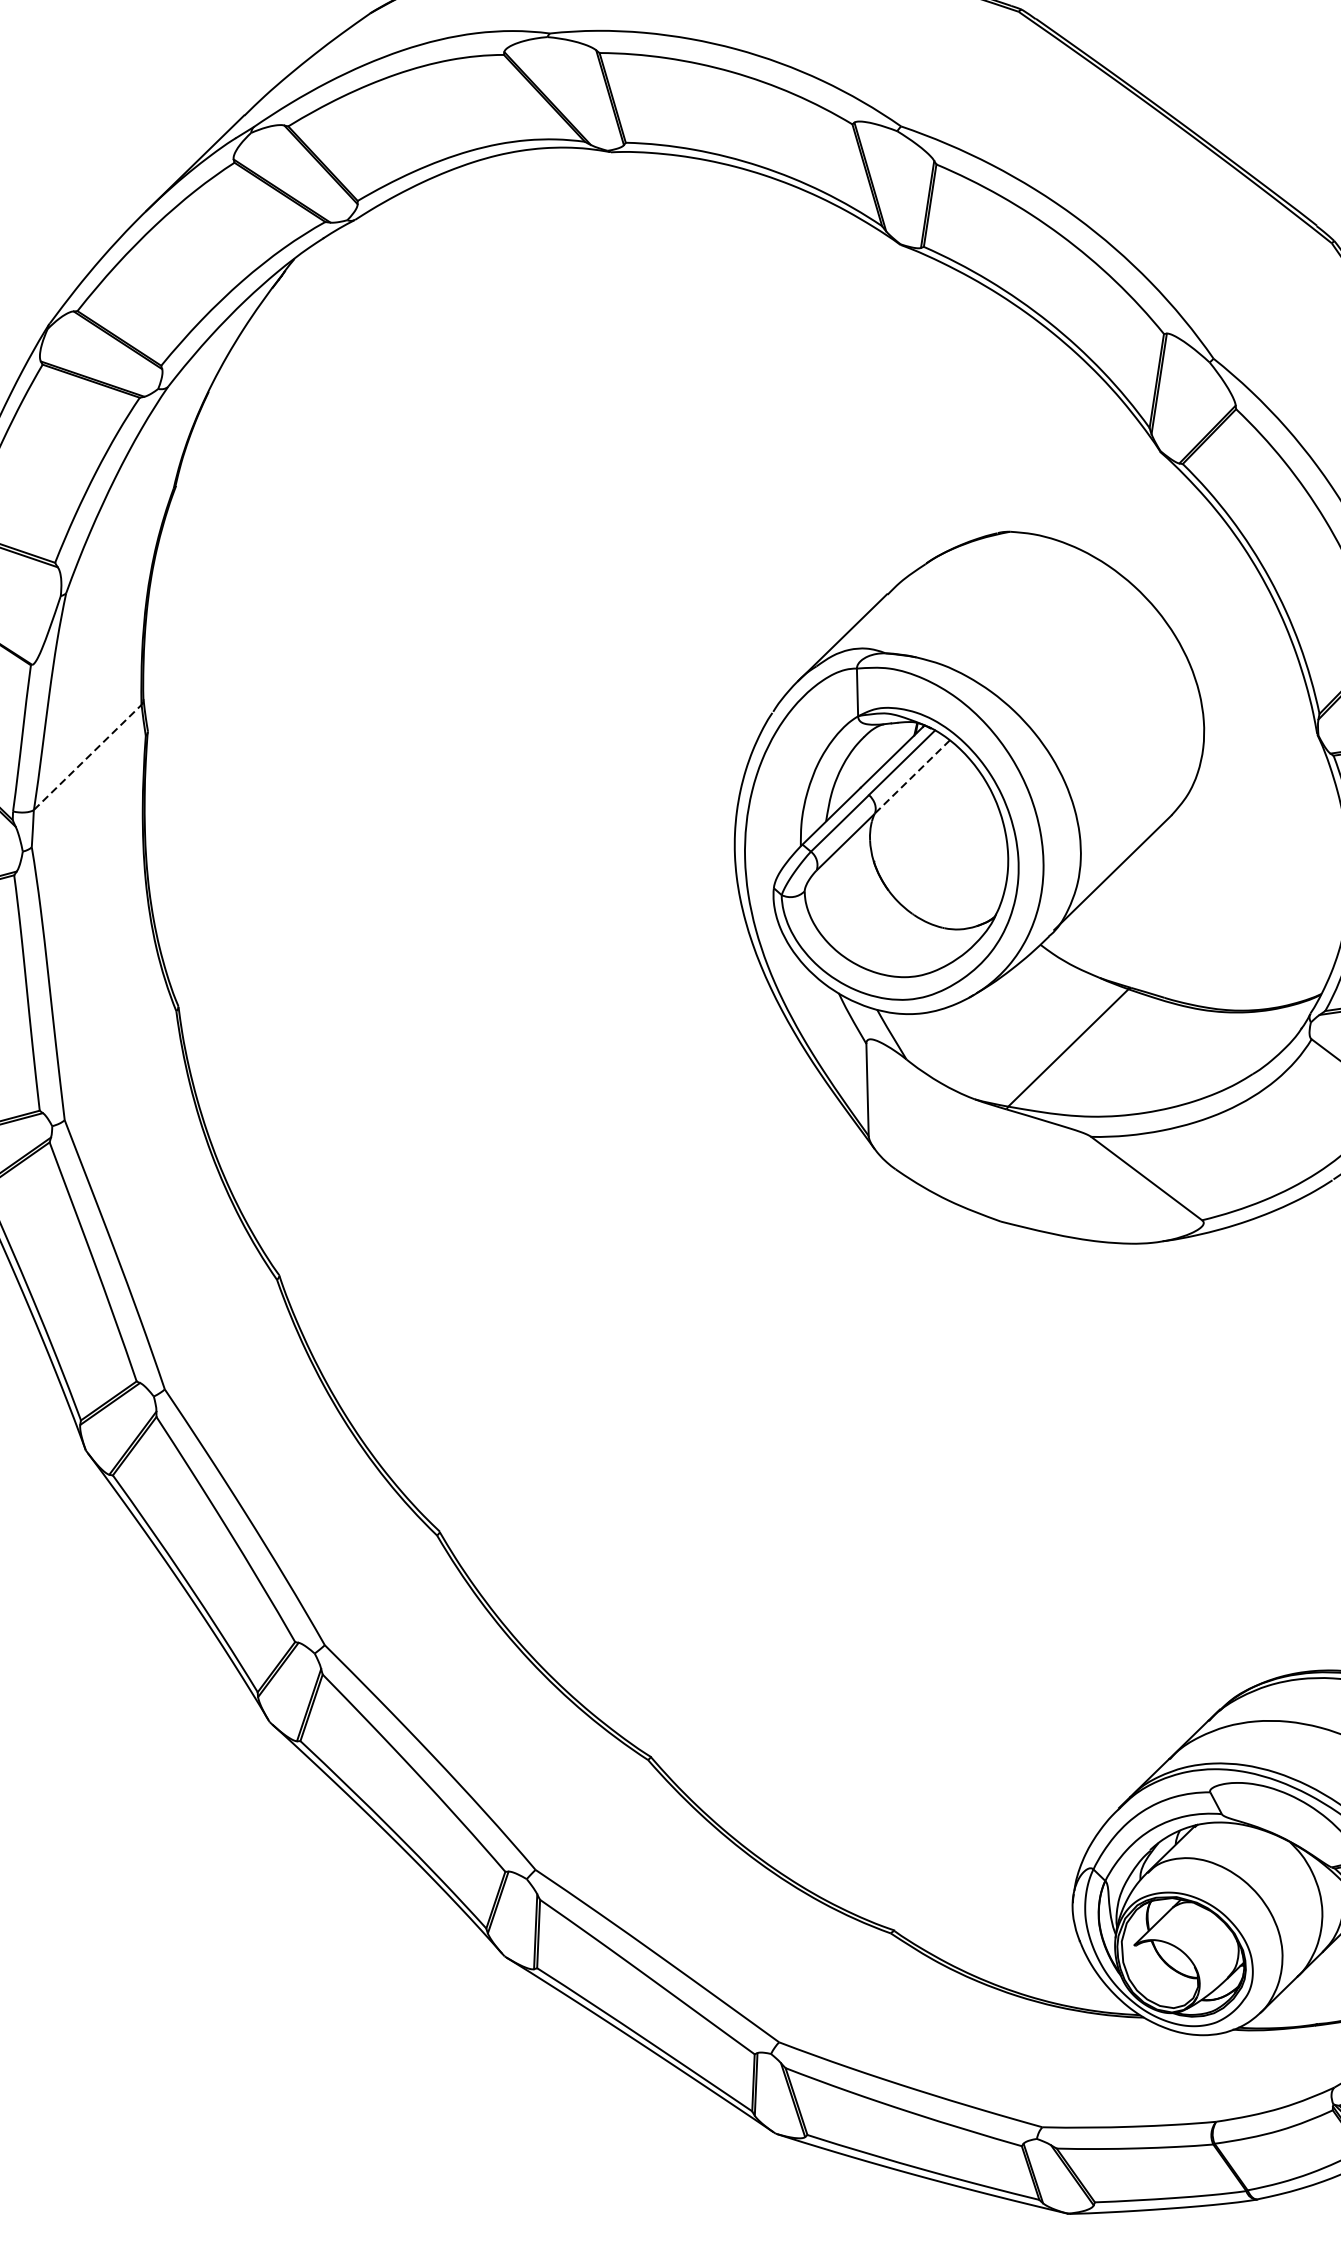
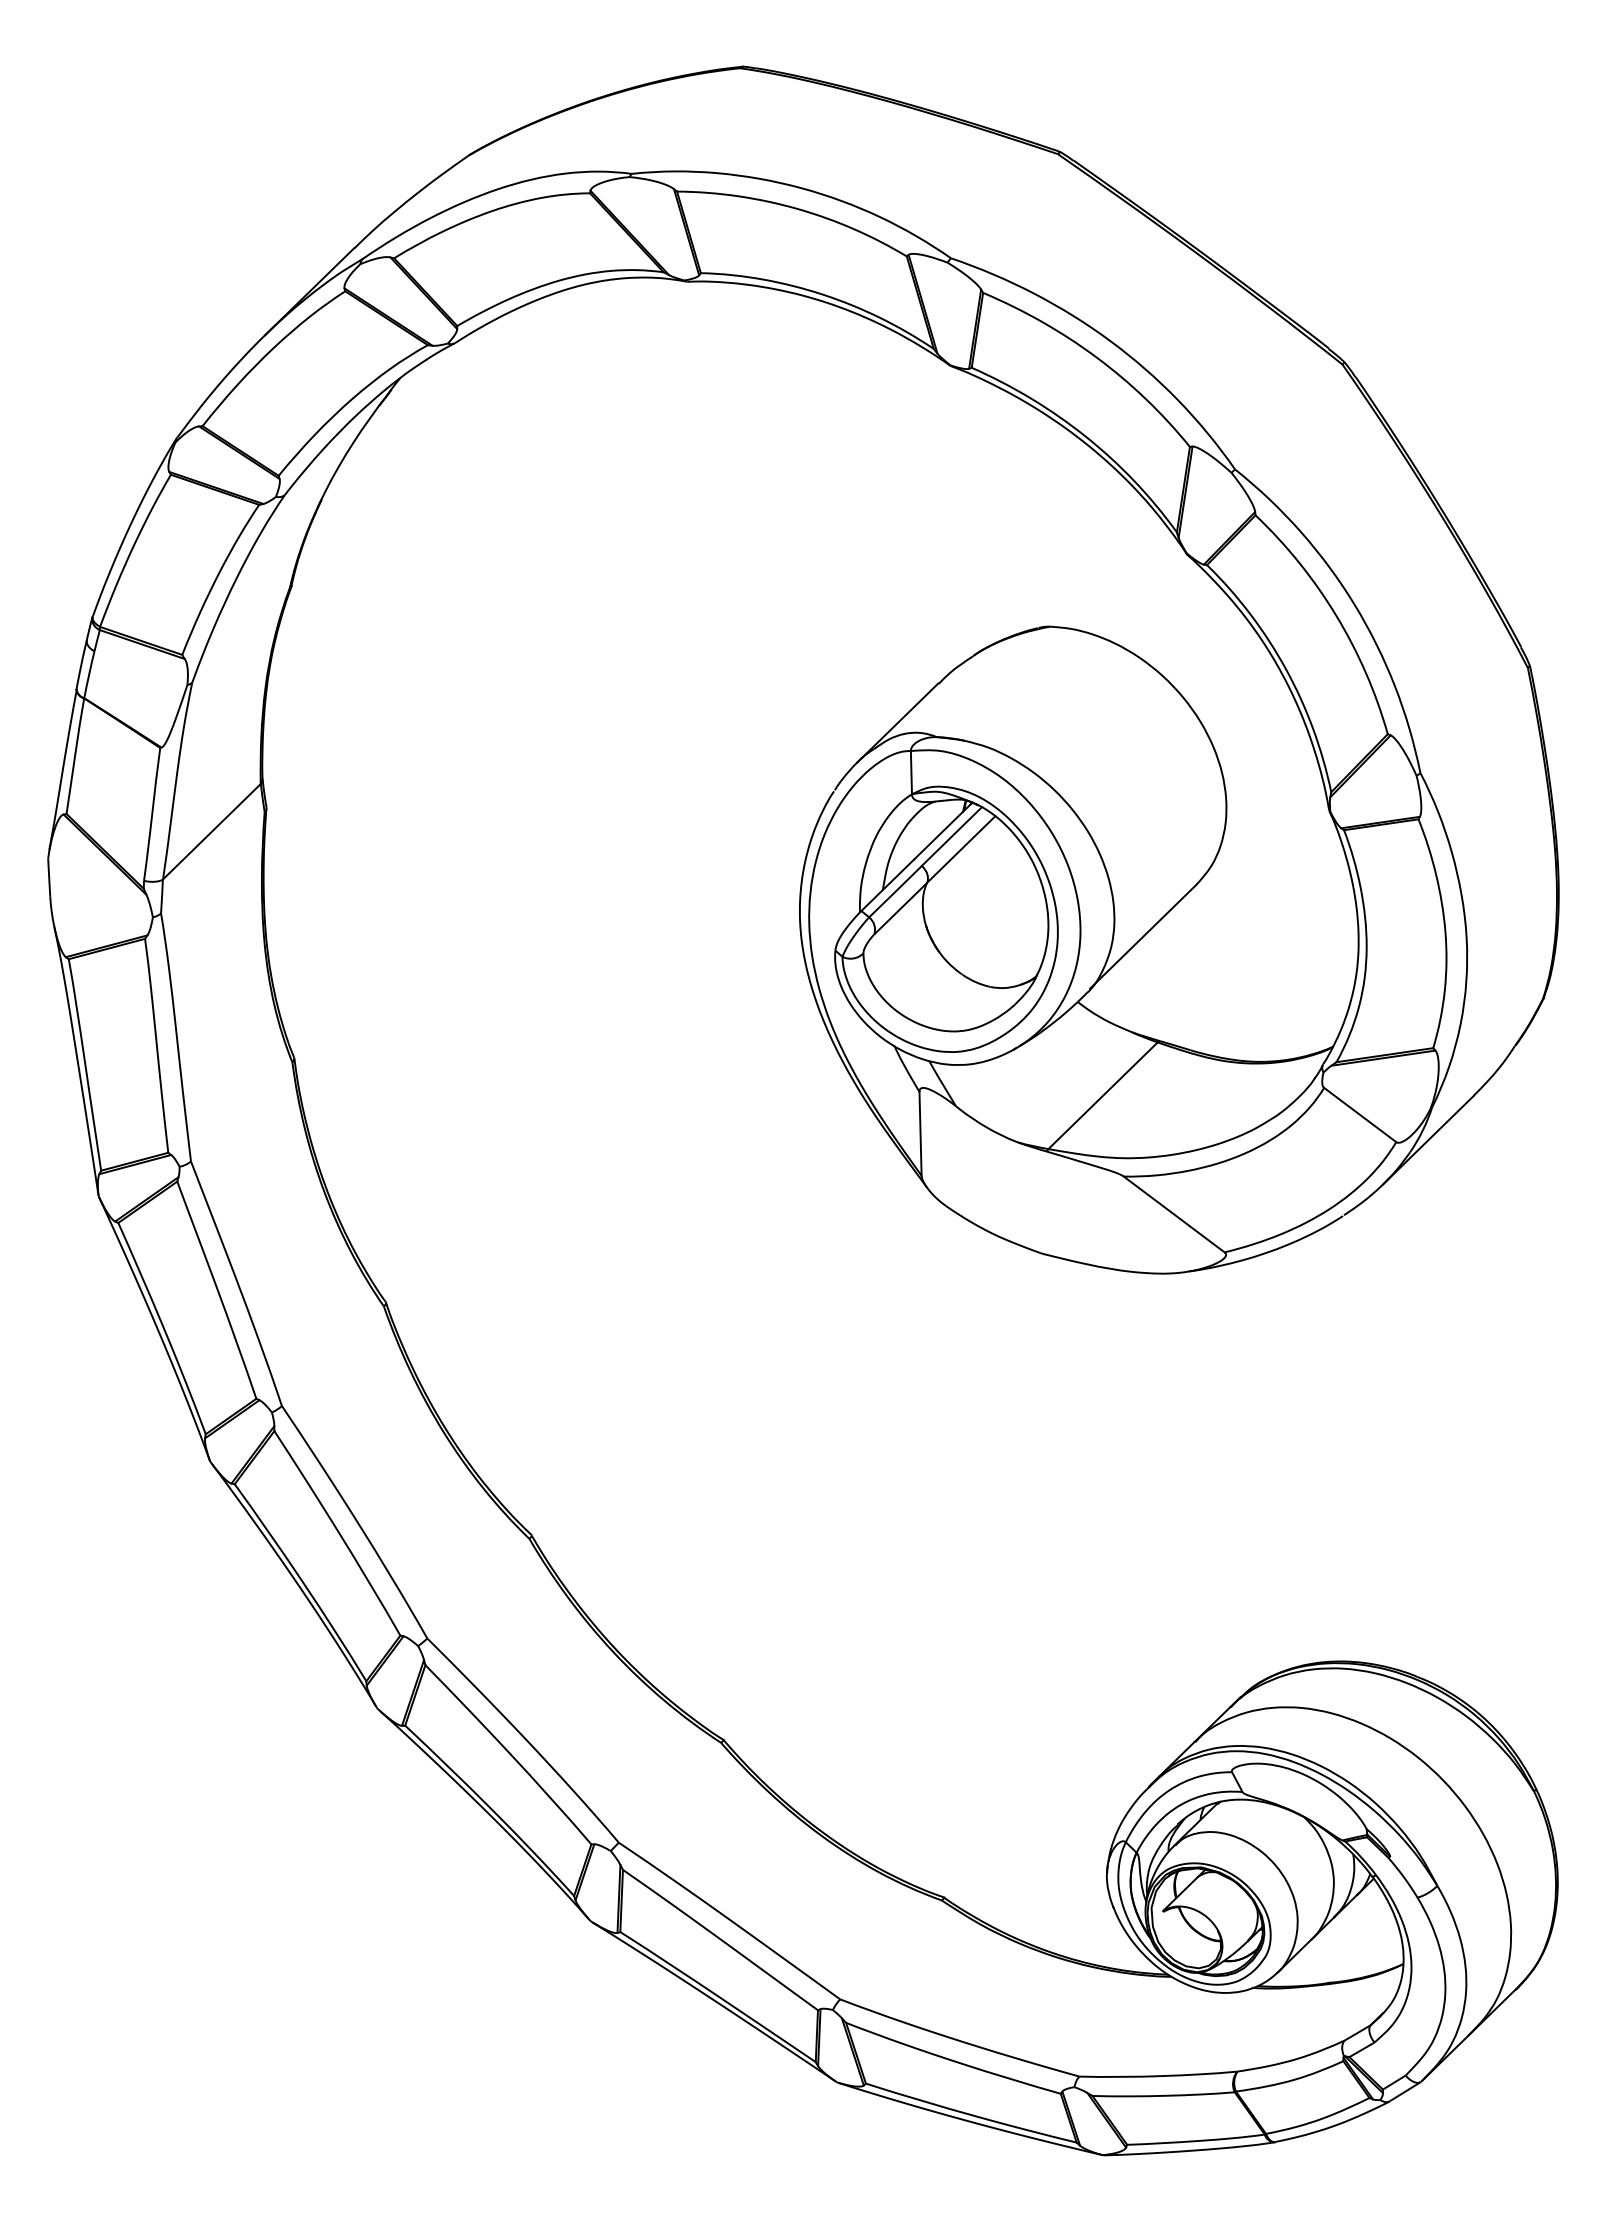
line: (88, 757) -> (212, 831), dashed -> solid
line: (912, 776) -> (961, 849), dashed -> solid

